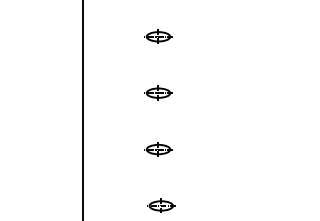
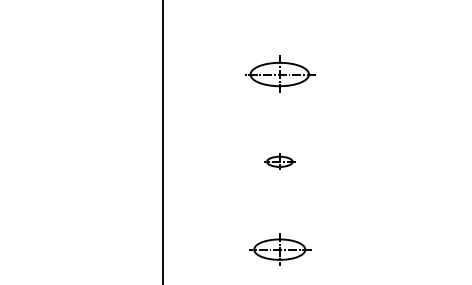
part: (158, 36) -> (279, 73), size x1.6
part: (158, 92) -> (279, 160), size x0.7
part: (158, 149) -> (279, 249), size x1.4

